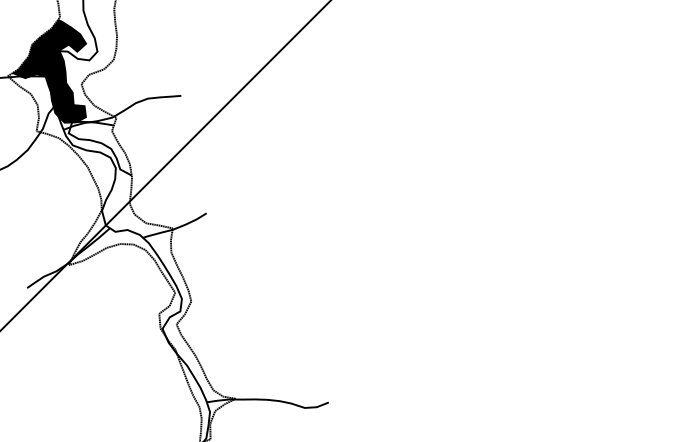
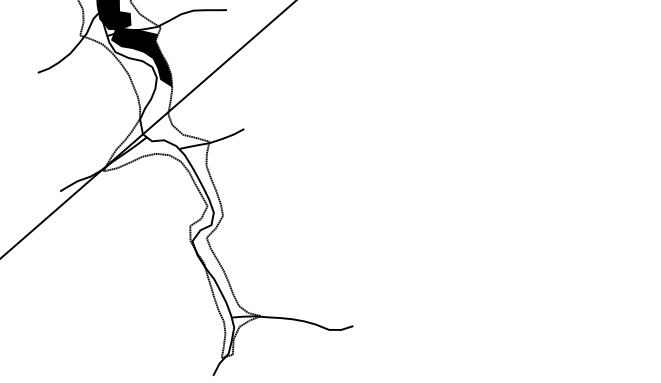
fill: (99, 148) -> (141, 57), added

